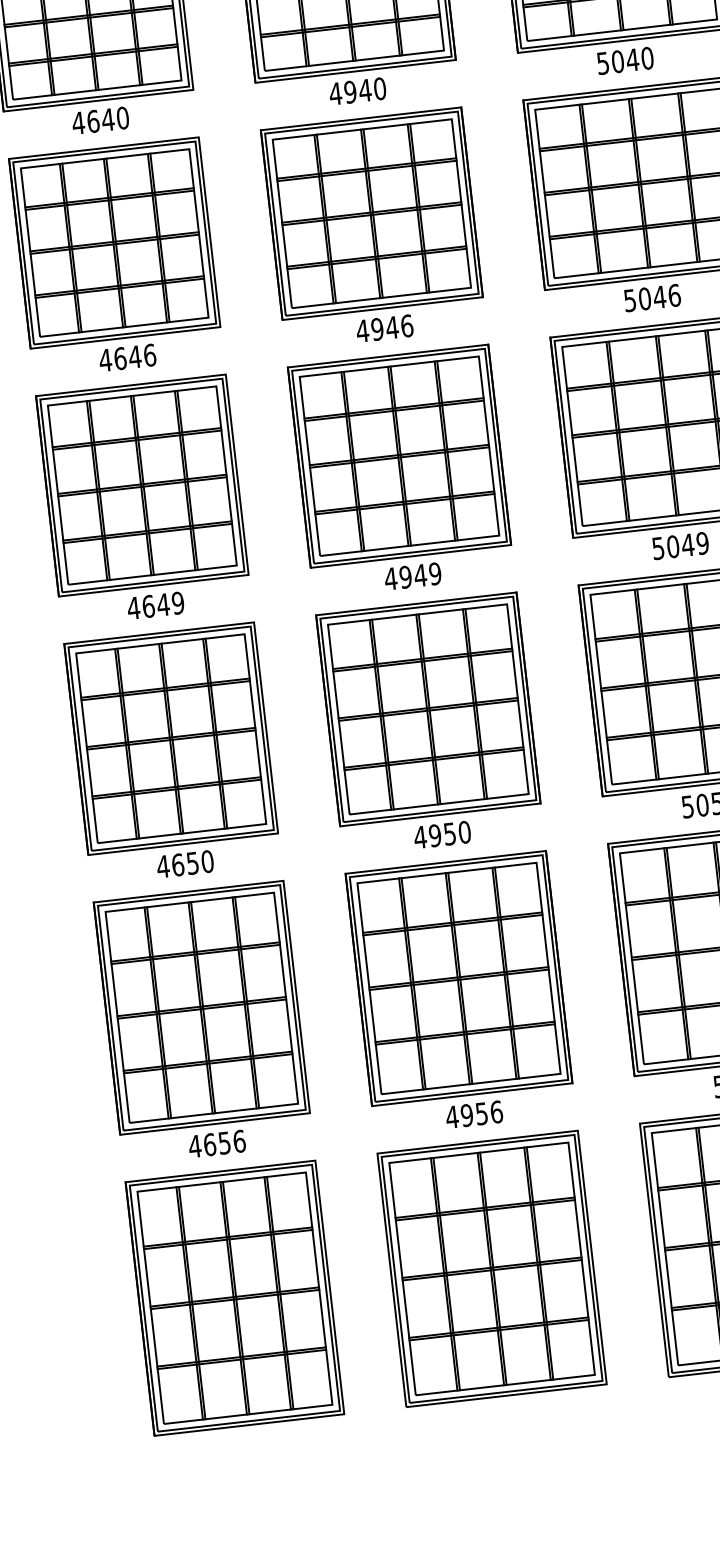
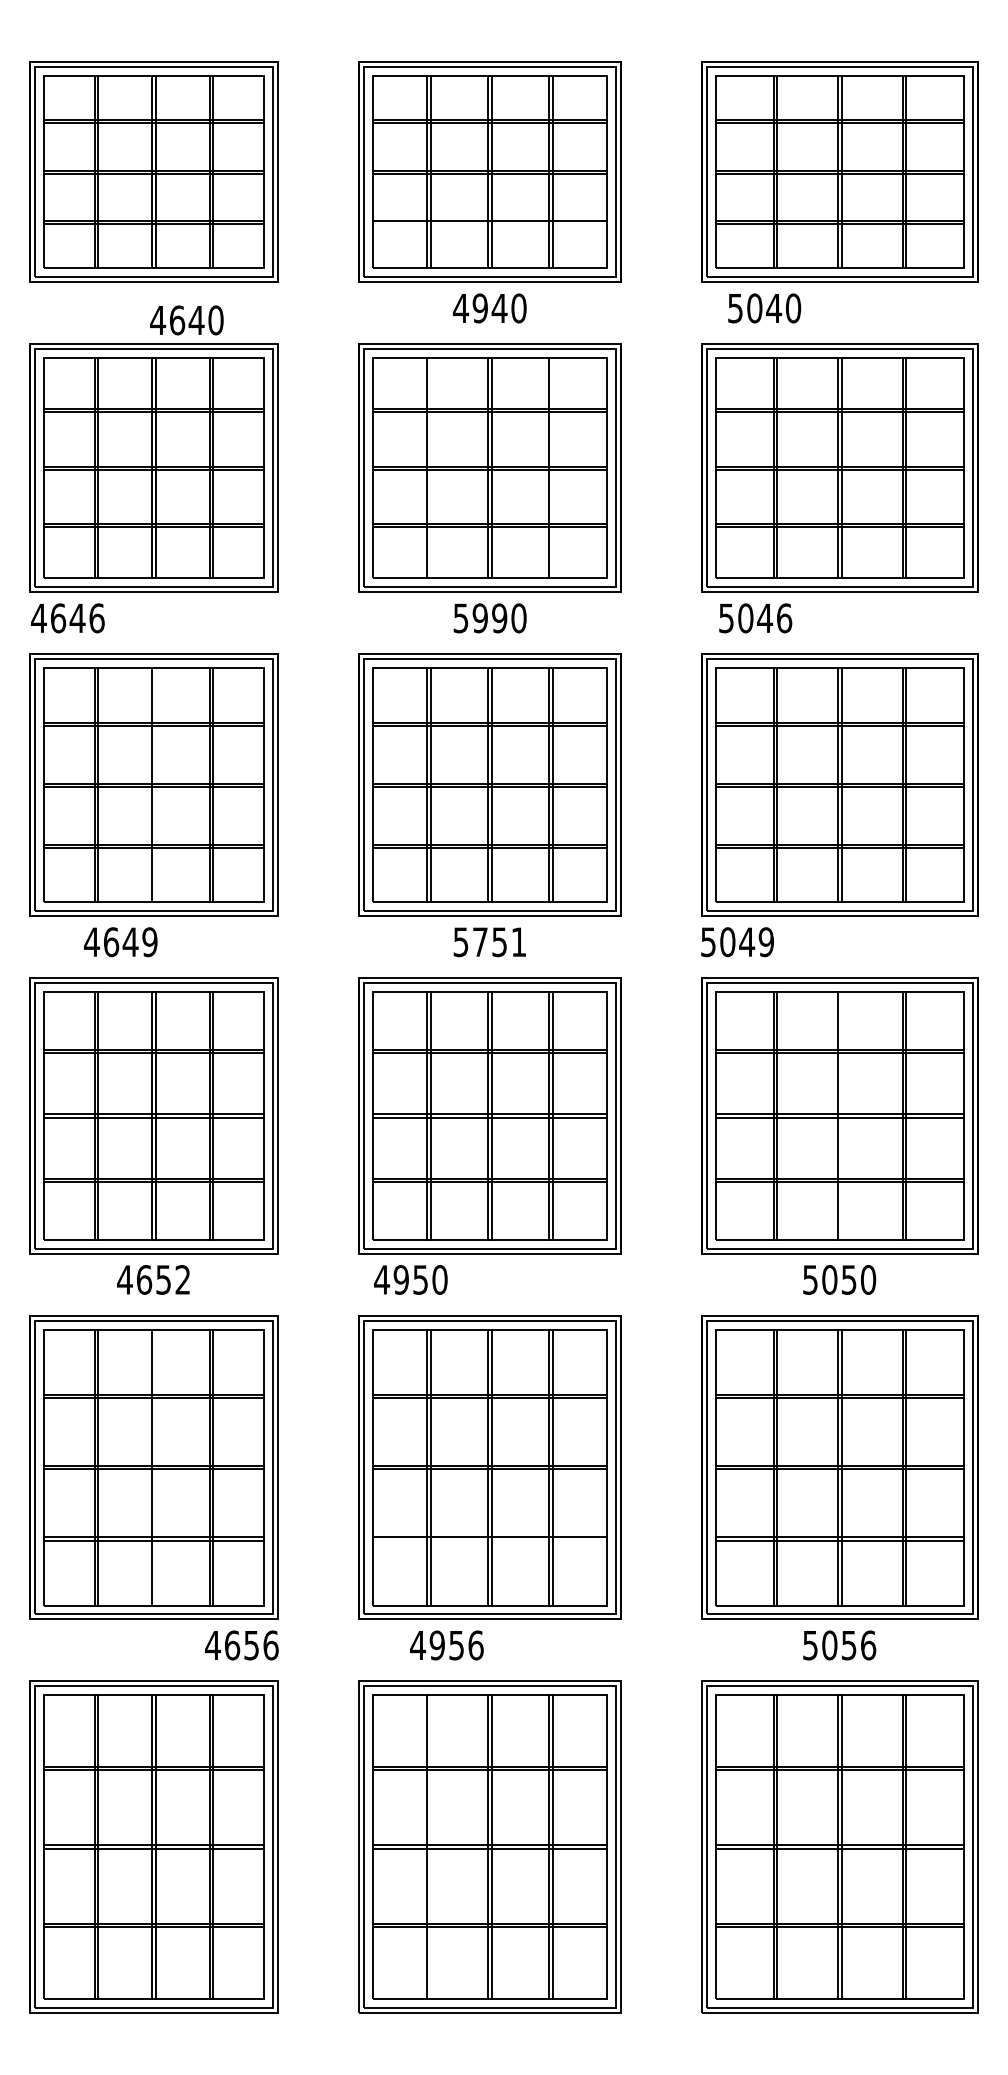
line: (350, 27) -> (490, 224), removed
text: (625, 60) -> (764, 308), moved
text: (100, 120) -> (186, 320), moved
line: (419, 208) -> (552, 468), removed
line: (326, 219) -> (430, 468), removed
text: (652, 298) -> (755, 618), moved
text: (384, 328) -> (489, 618), 4946 -> 5990
text: (127, 358) -> (67, 618), moved
line: (143, 485) -> (155, 785), removed
text: (680, 546) -> (737, 942), moved
text: (412, 576) -> (489, 942), 4949 -> 5751
text: (155, 605) -> (120, 942), moved
line: (697, 678) -> (841, 1115), removed
text: (442, 834) -> (410, 1279), moved
text: (207, 861) -> (182, 1279), 4650 -> 4652
line: (202, 1007) -> (155, 1467), removed
line: (465, 1034) -> (490, 1540), removed
text: (474, 1114) -> (446, 1645), moved
text: (216, 1144) -> (241, 1645), moved
line: (446, 1273) -> (430, 1846), removed

